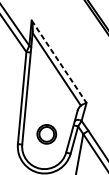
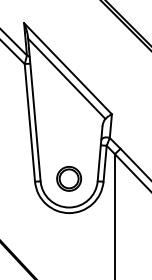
line: (59, 62) -> (68, 69), dashed -> solid
part: (46, 133) -> (68, 178), moved

